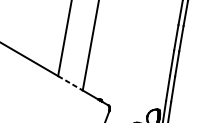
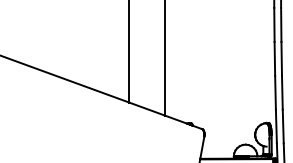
line: (70, 83) -> (147, 109), dashed -> solid

